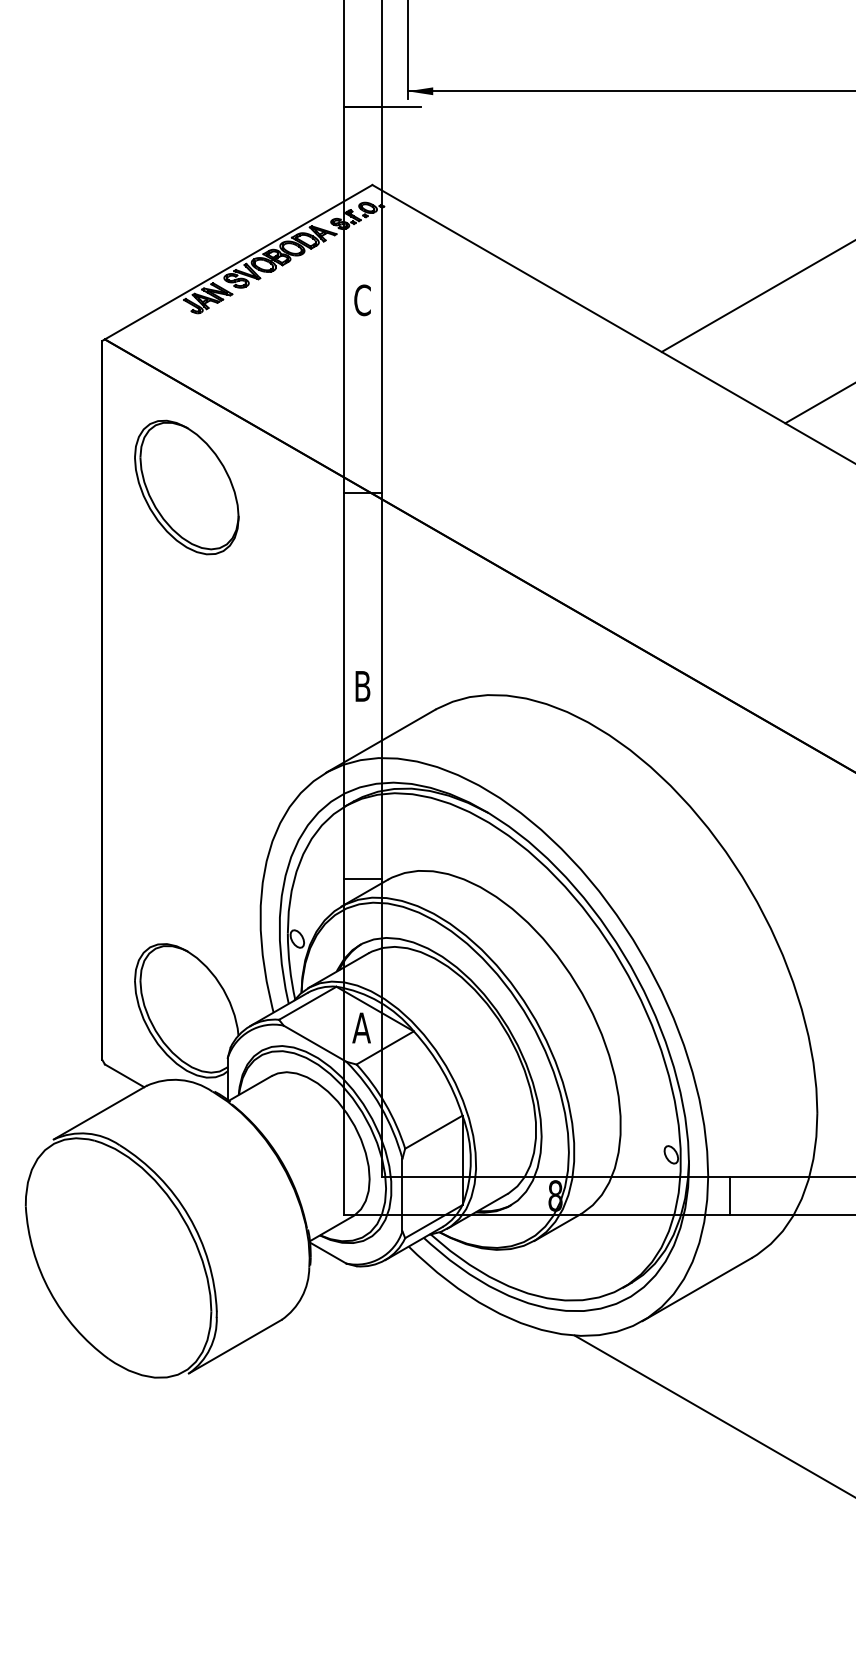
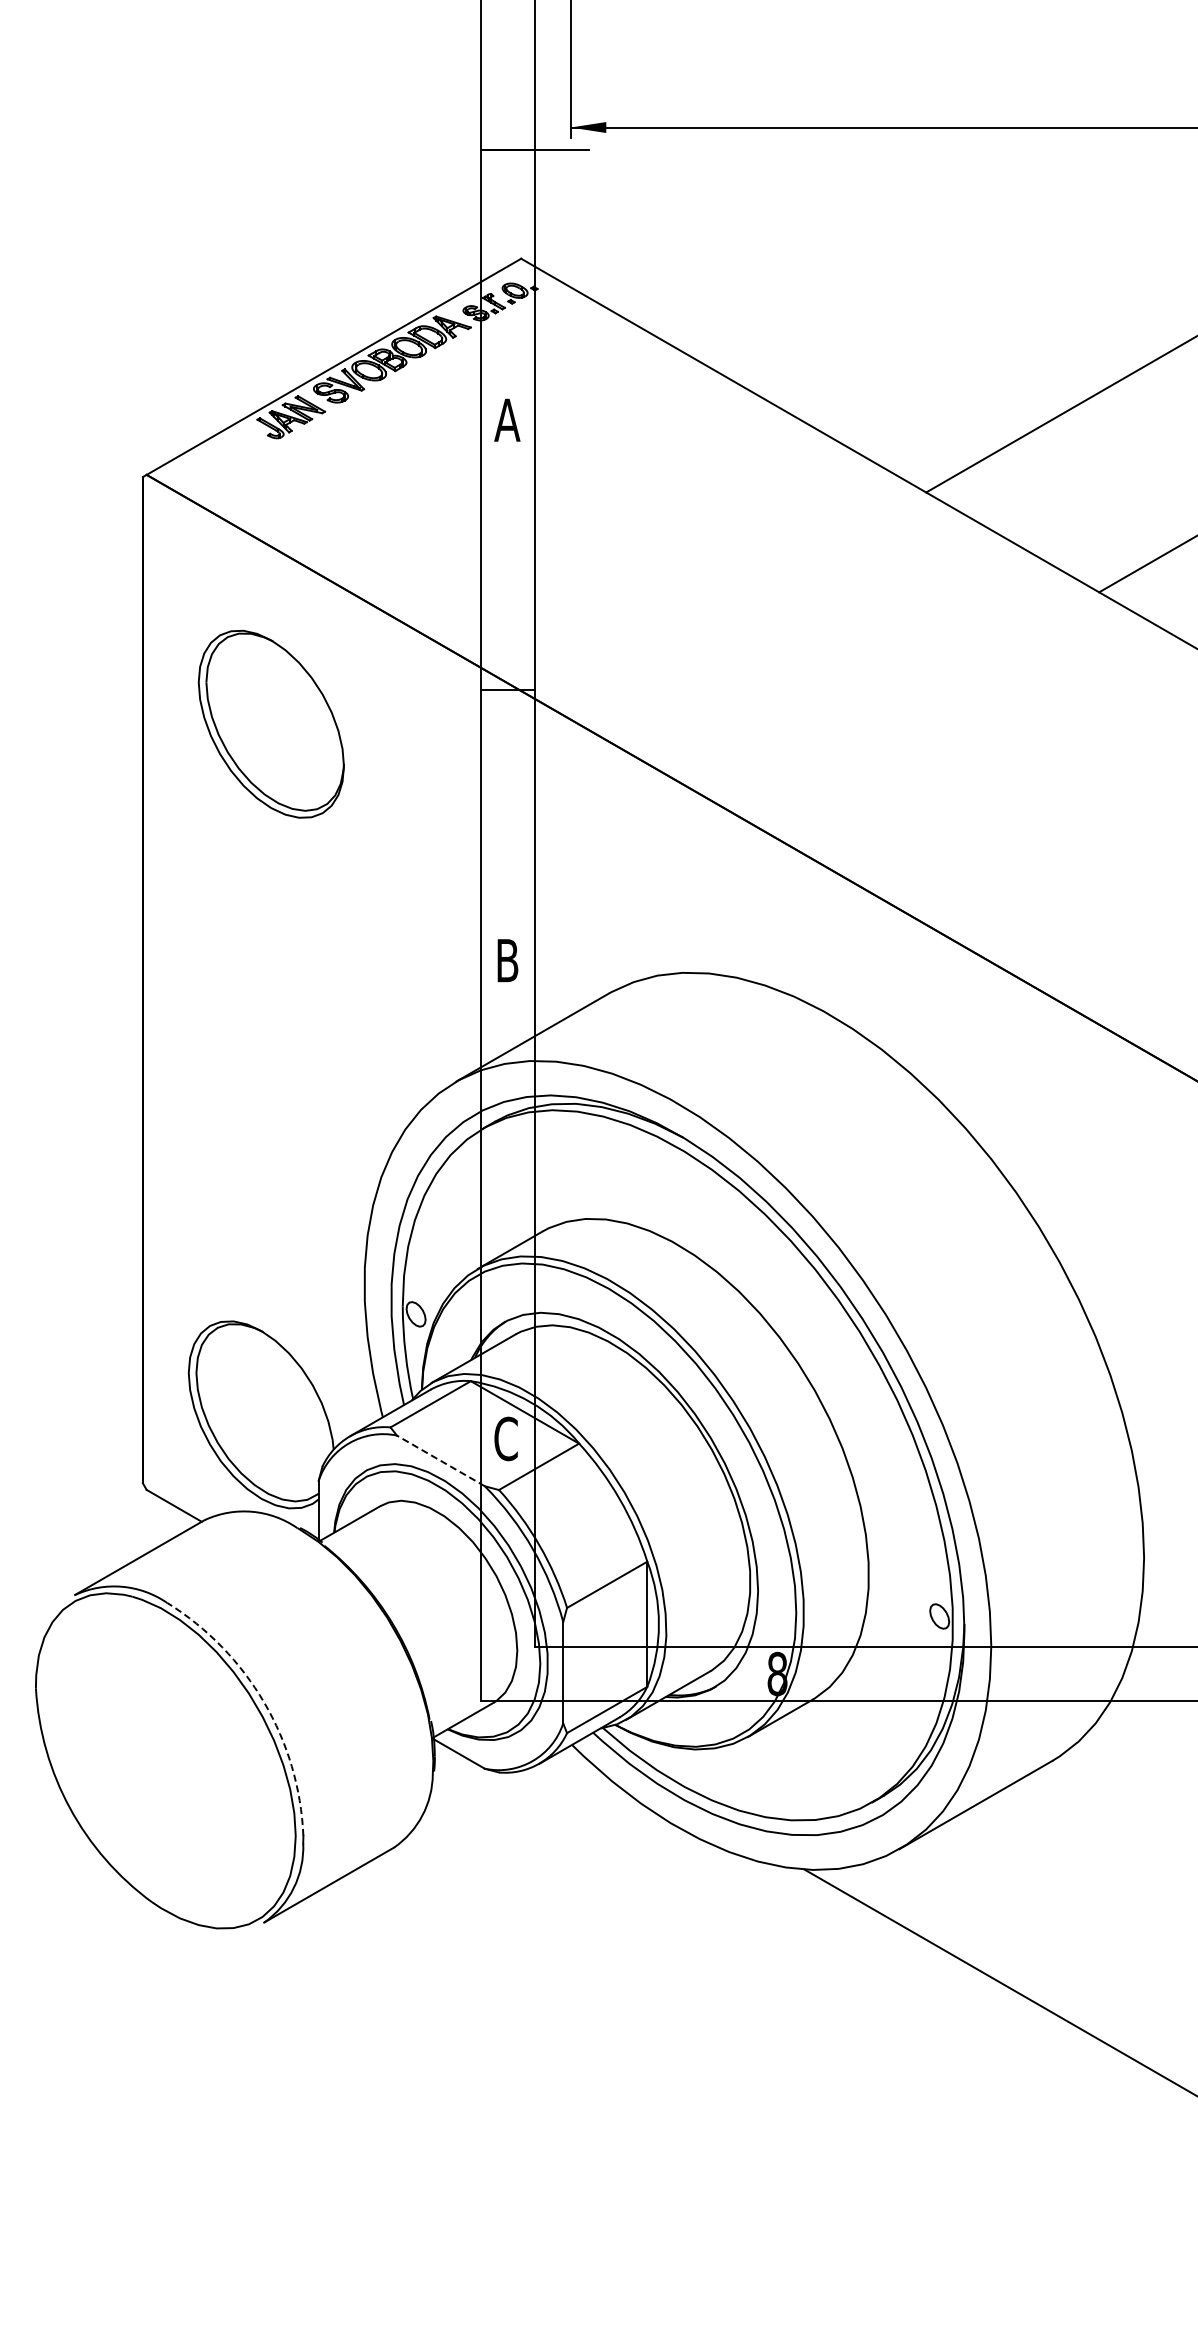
text: (362, 300) -> (507, 420), C -> A
part: (186, 486) -> (270, 723), moved
line: (362, 879) -> (507, 1230), removed
text: (361, 1027) -> (506, 1438), A -> C
line: (314, 1043) -> (440, 1460), solid -> dashed
line: (729, 1195) -> (1021, 1673), removed
arc: (189, 1216) -> (264, 1702), solid -> dashed

